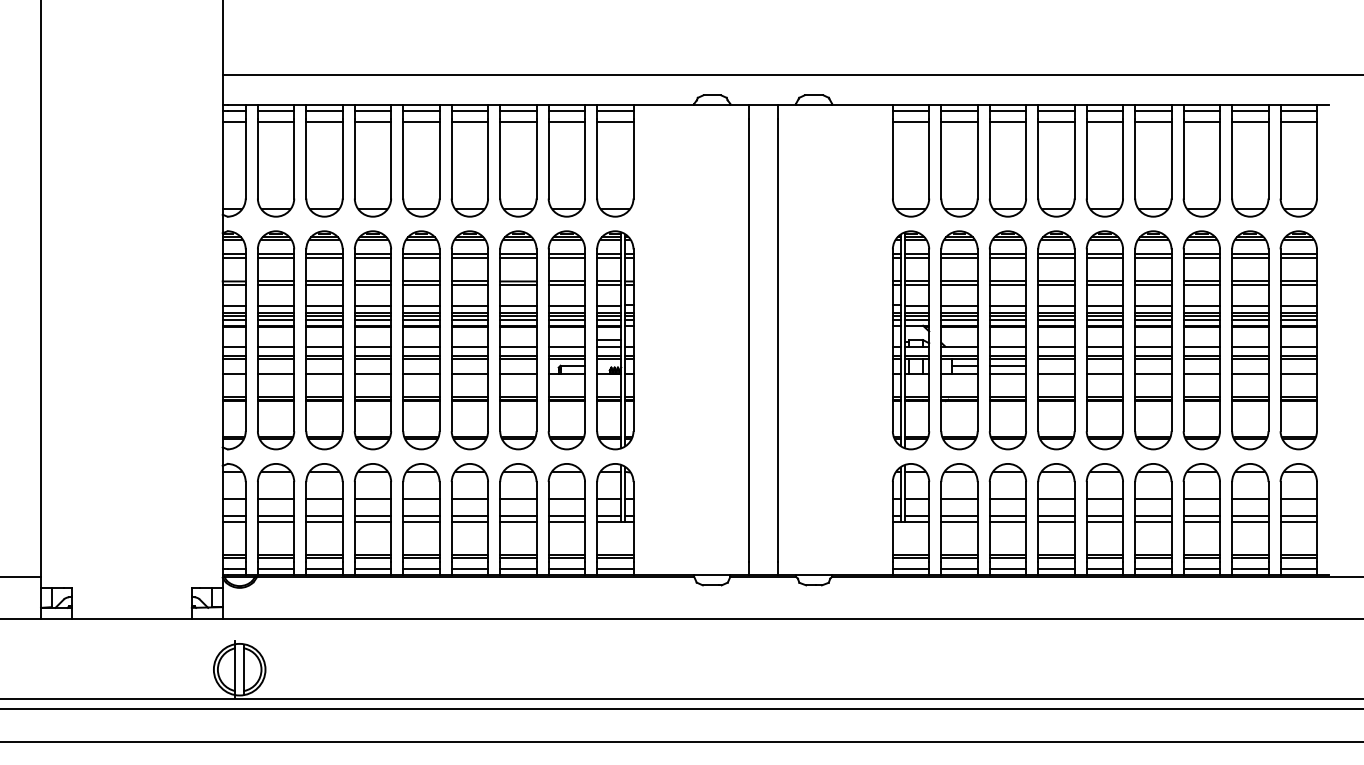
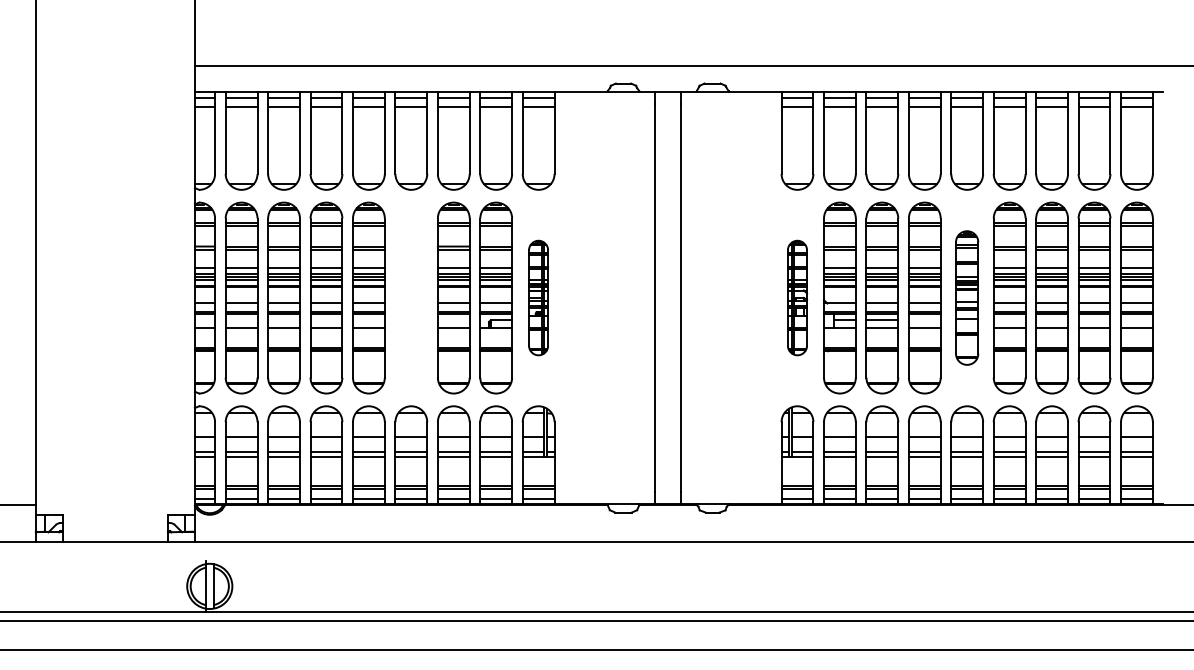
part: (470, 339) -> (411, 297), removed
part: (615, 339) -> (538, 297), size x0.6
part: (911, 339) -> (797, 297), size x0.6
part: (1104, 339) -> (966, 297), size x0.7

